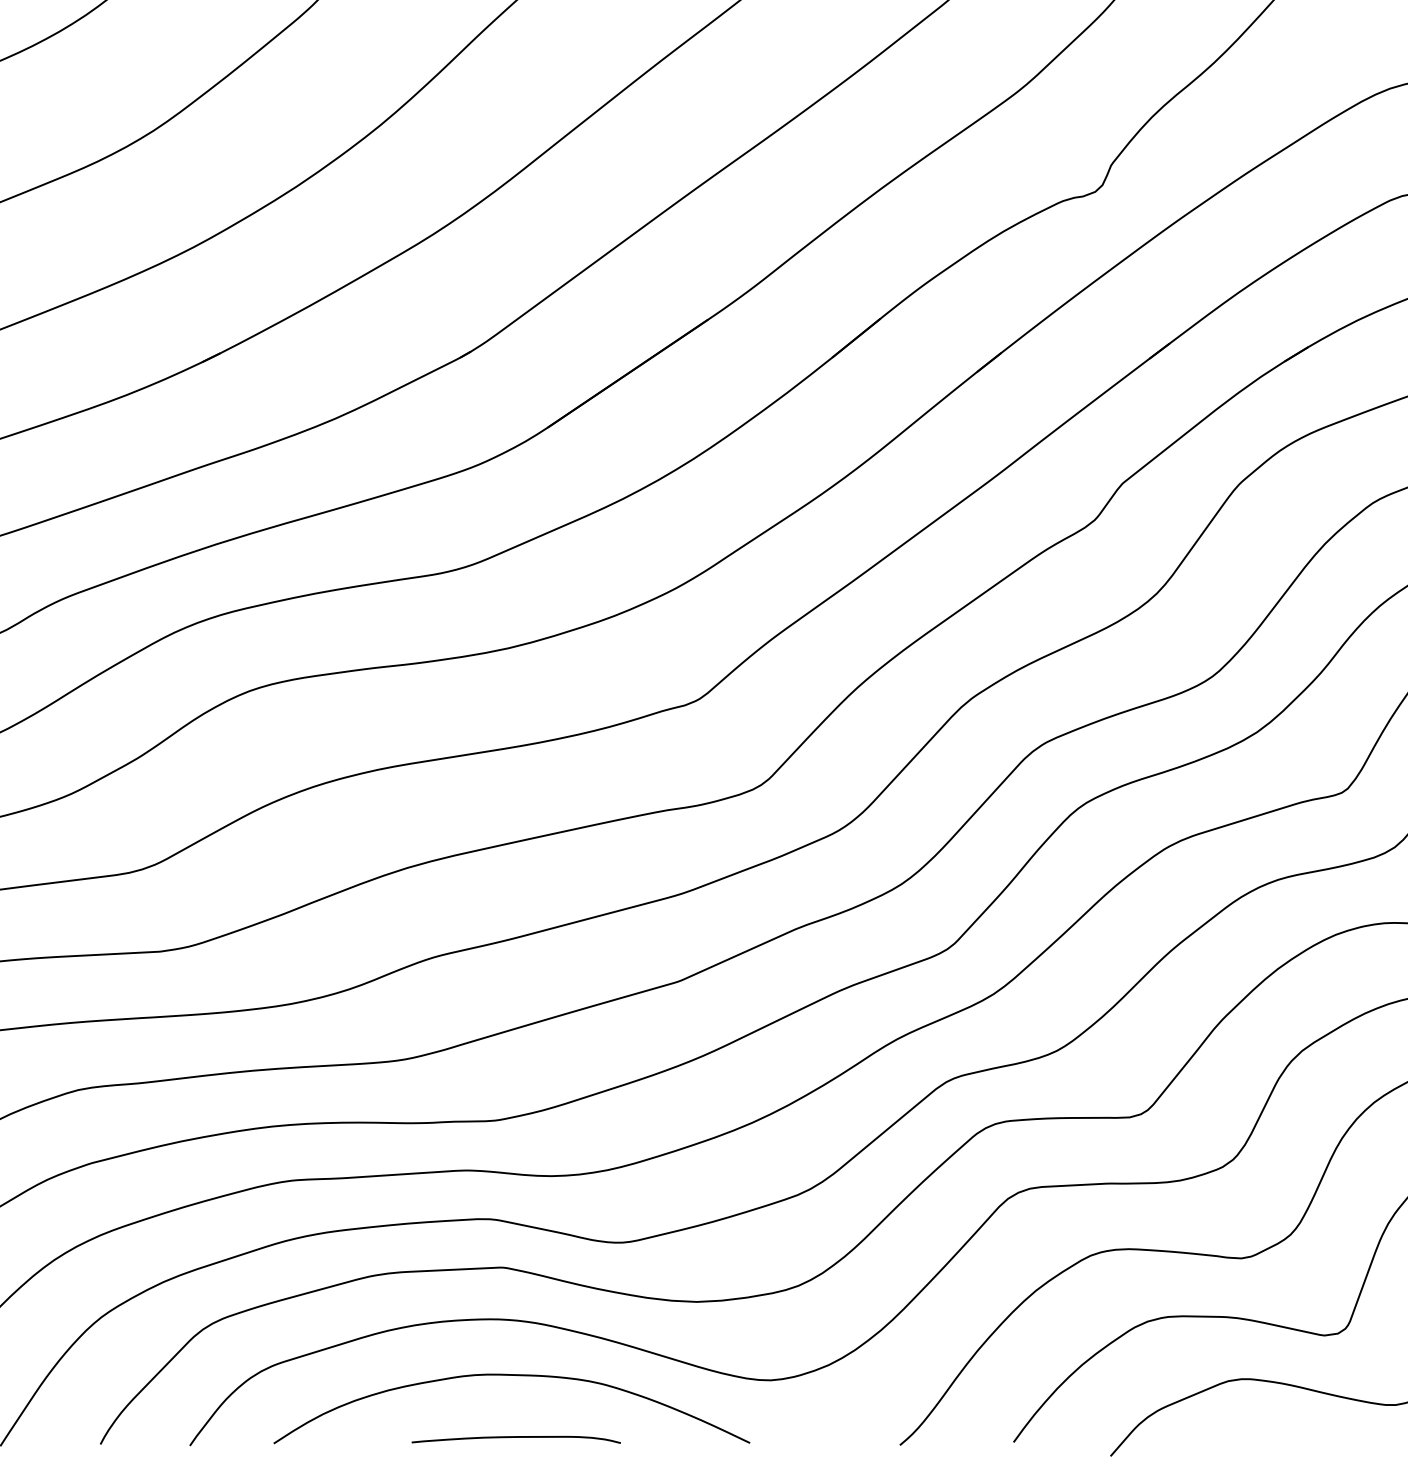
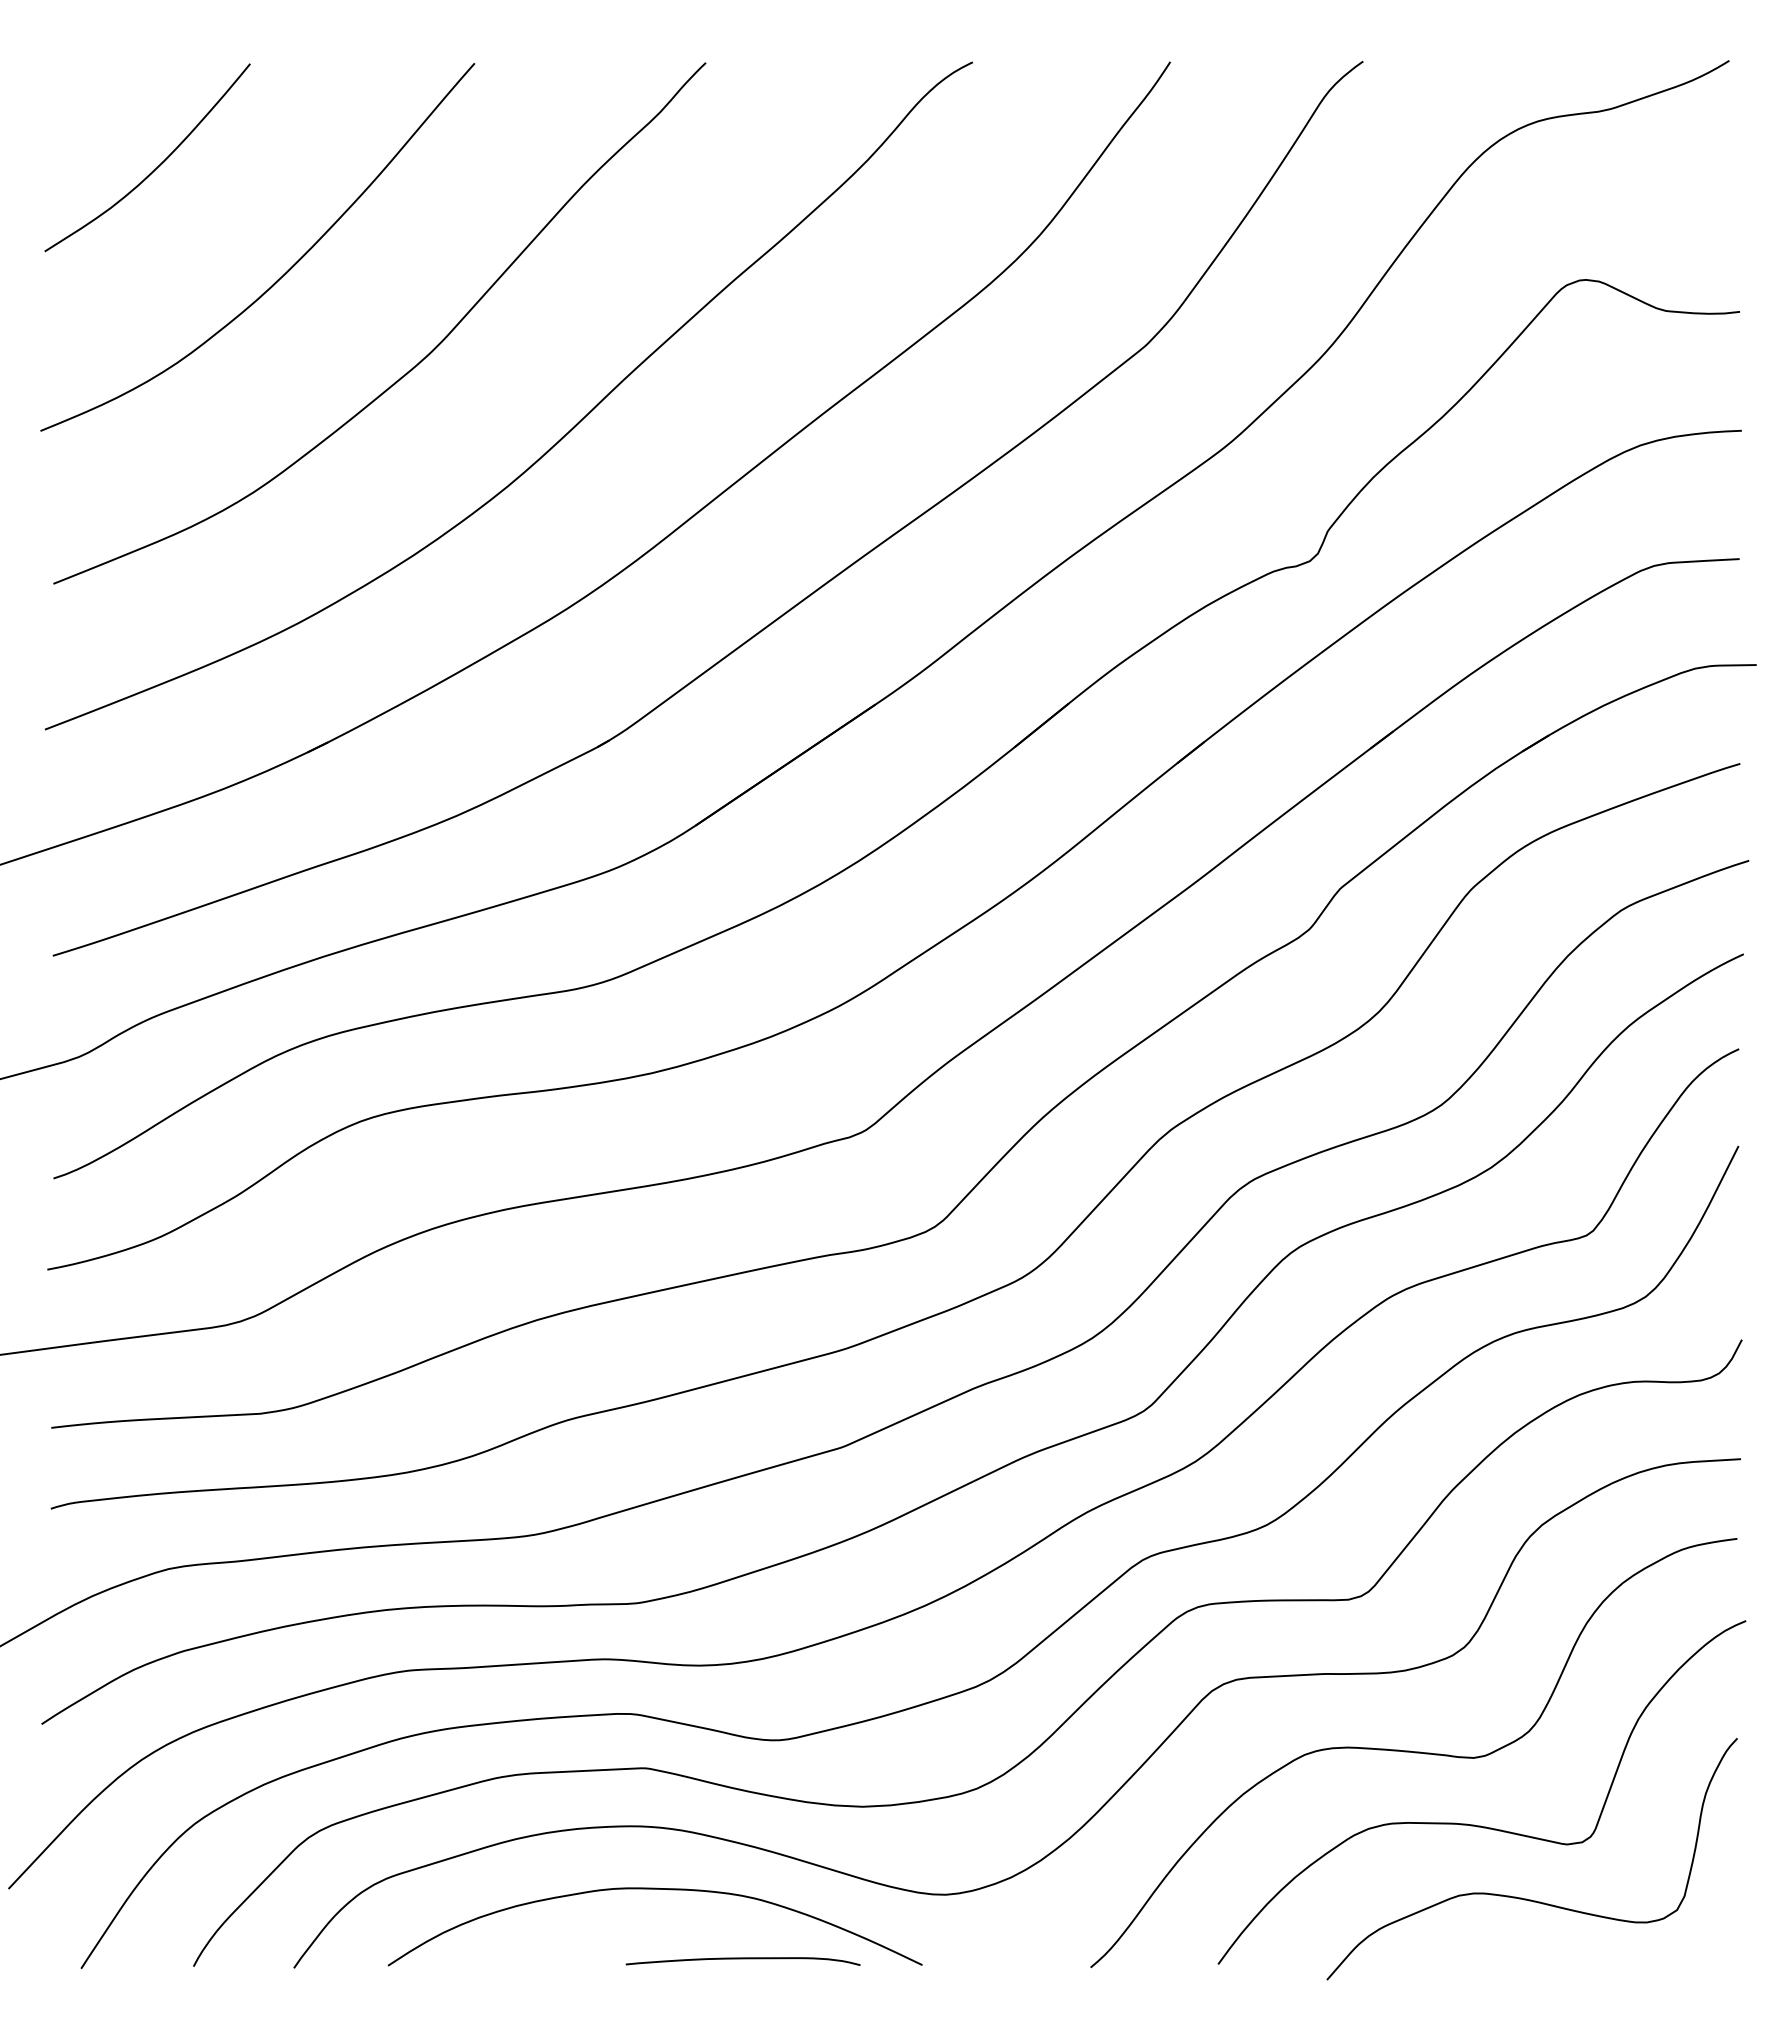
curve: (515, 1438) -> (742, 1959), moved

